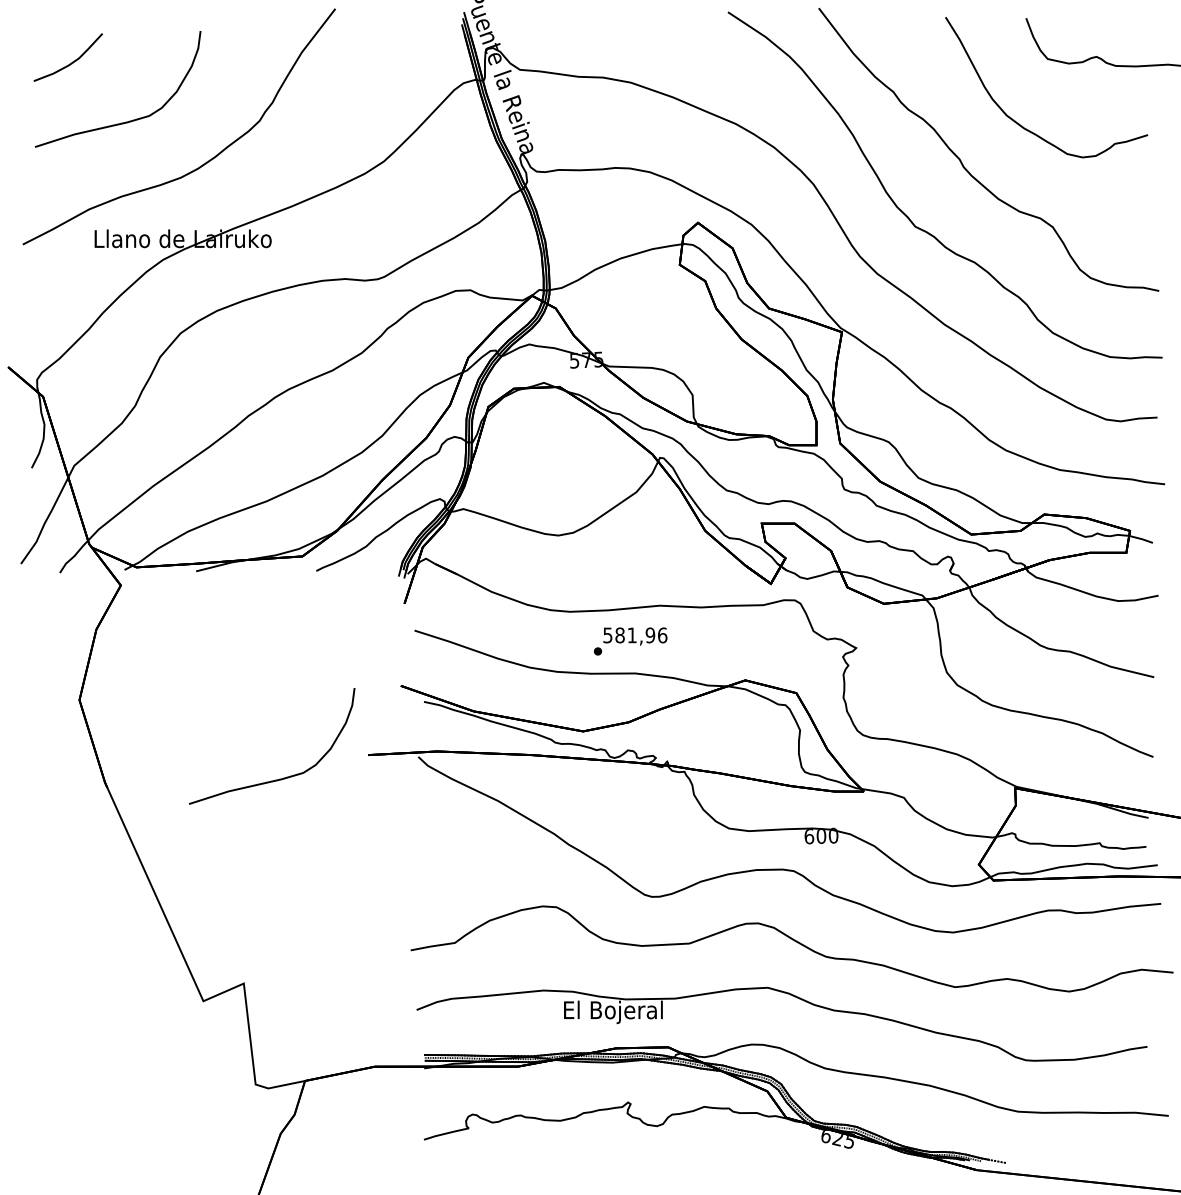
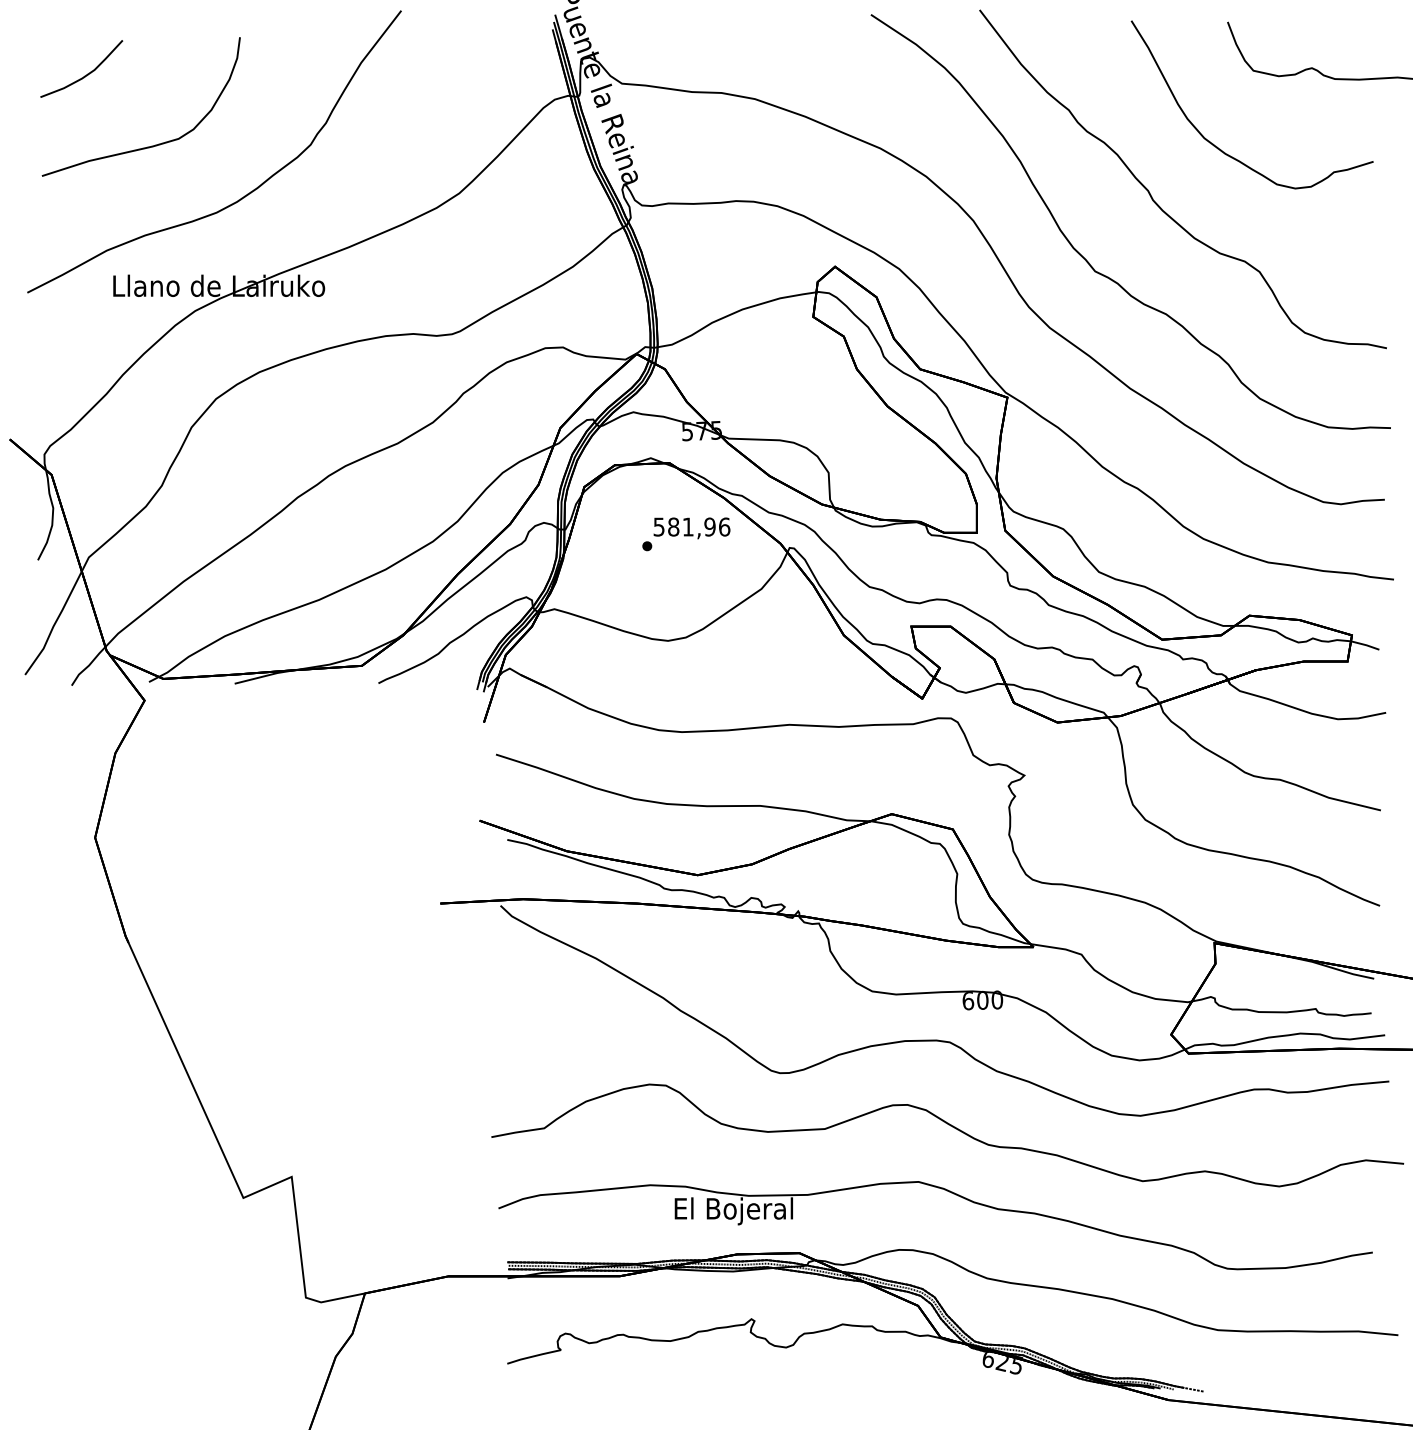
text: (630, 641) -> (686, 534), moved
curve: (279, 778) -> (334, 931), removed

